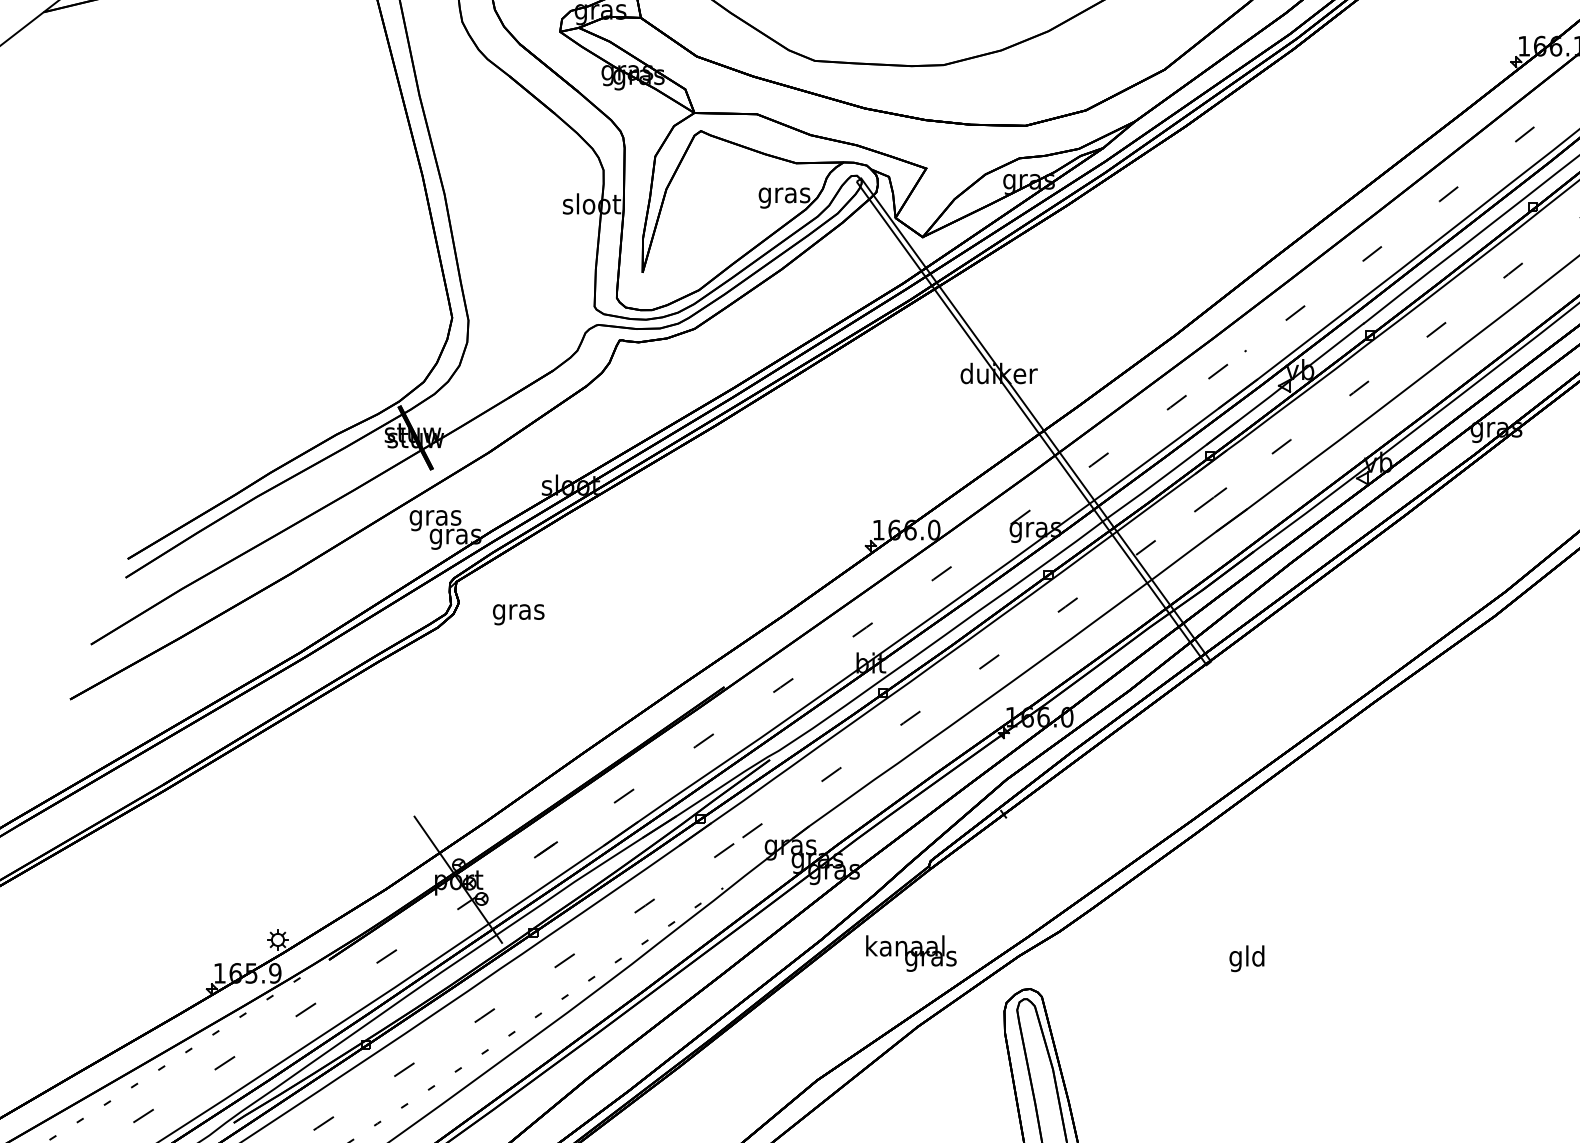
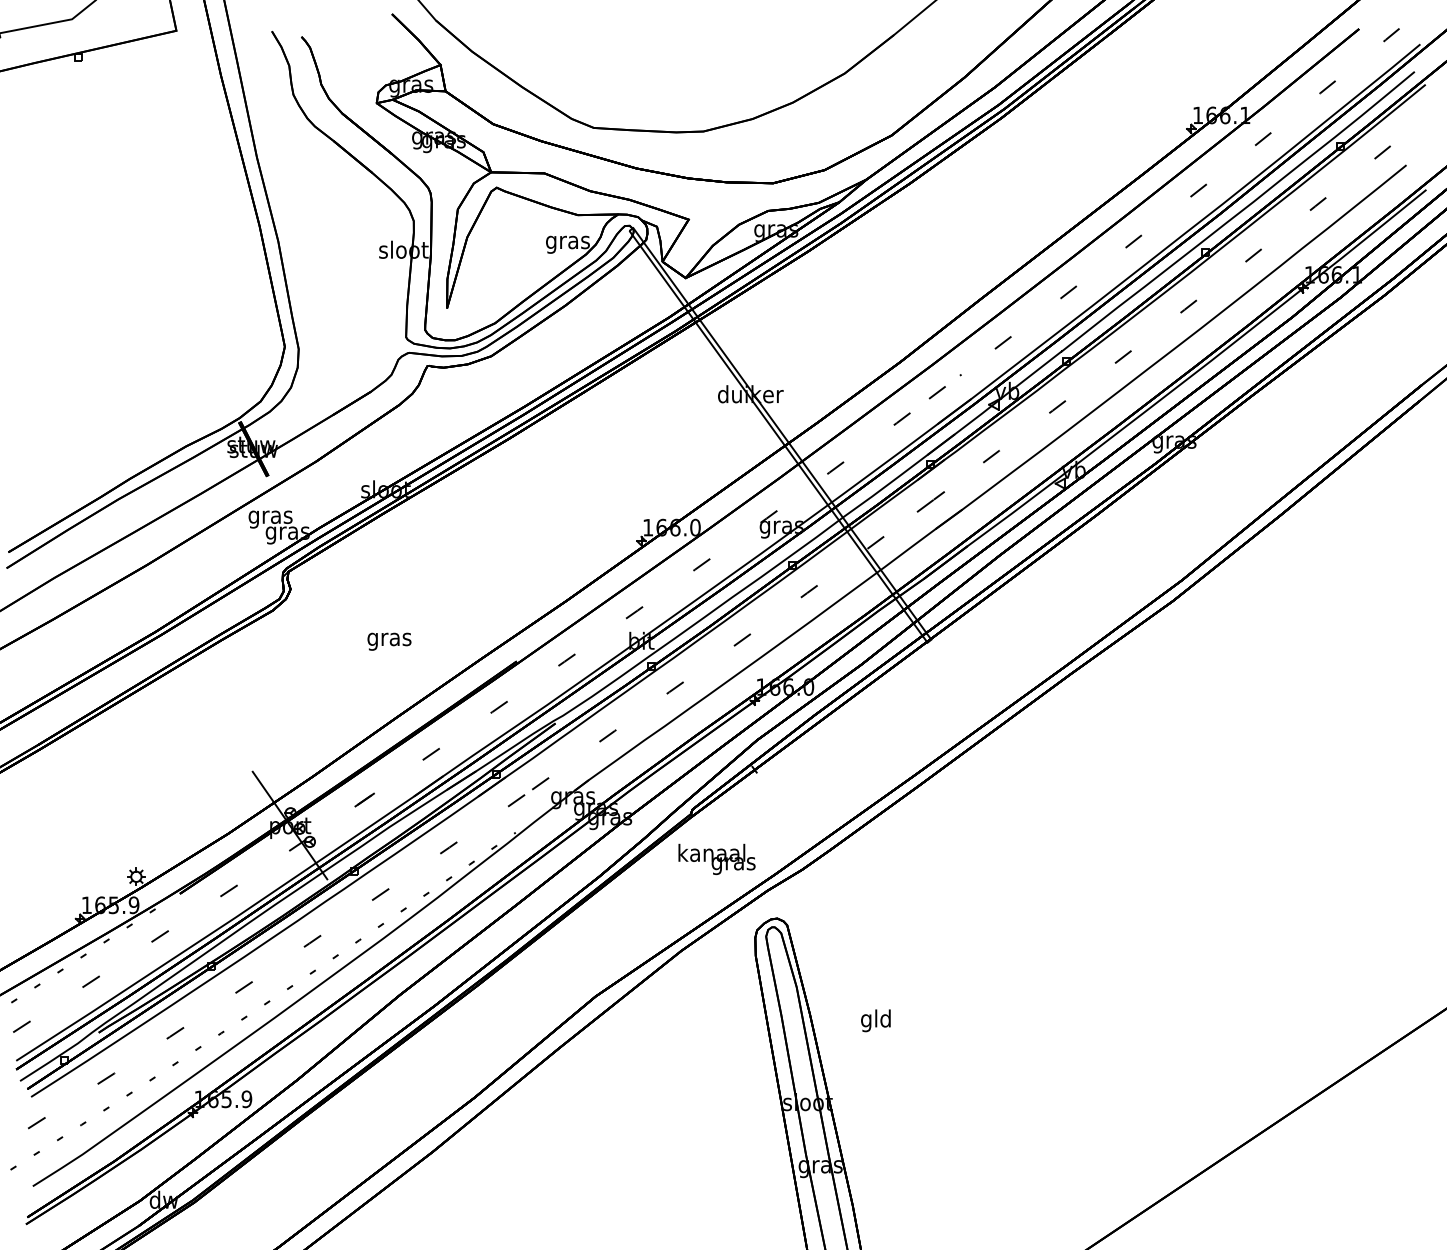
text: (518, 614) -> (389, 641), moved
text: (910, 952) -> (716, 858), moved
text: (1246, 958) -> (875, 1020), moved

